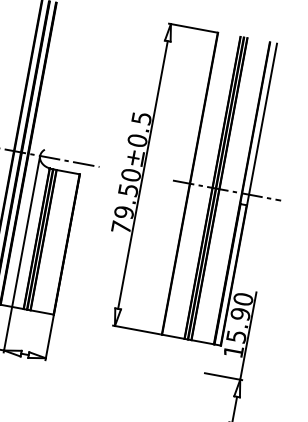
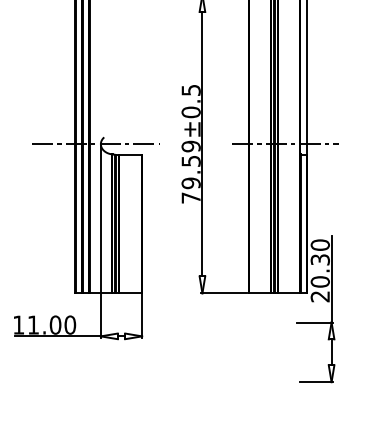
text: (130, 175) -> (190, 146), 79.50±0.5 -> 79.59±0.5
text: (236, 332) -> (319, 278), 15.90 -> 20.30

